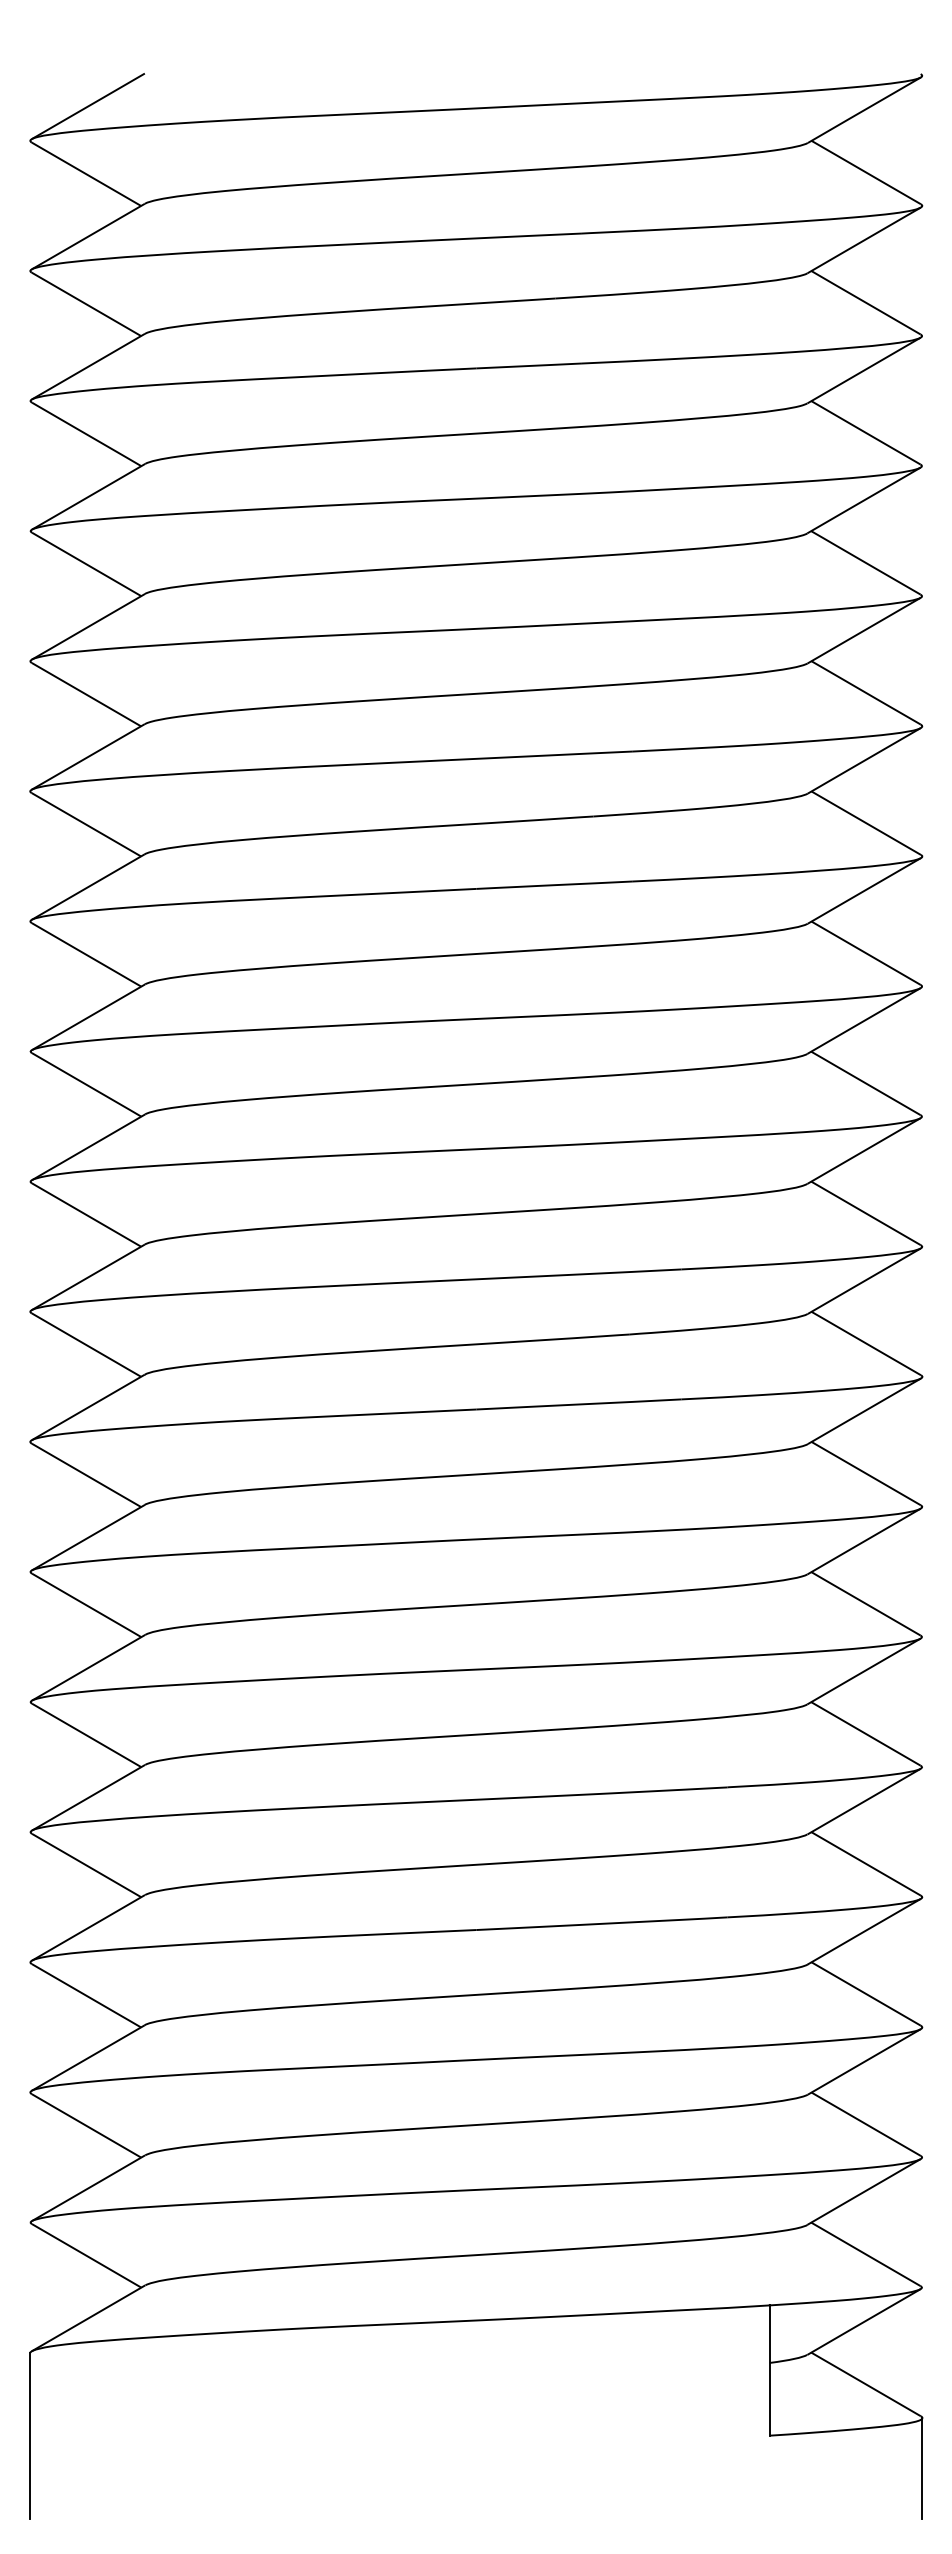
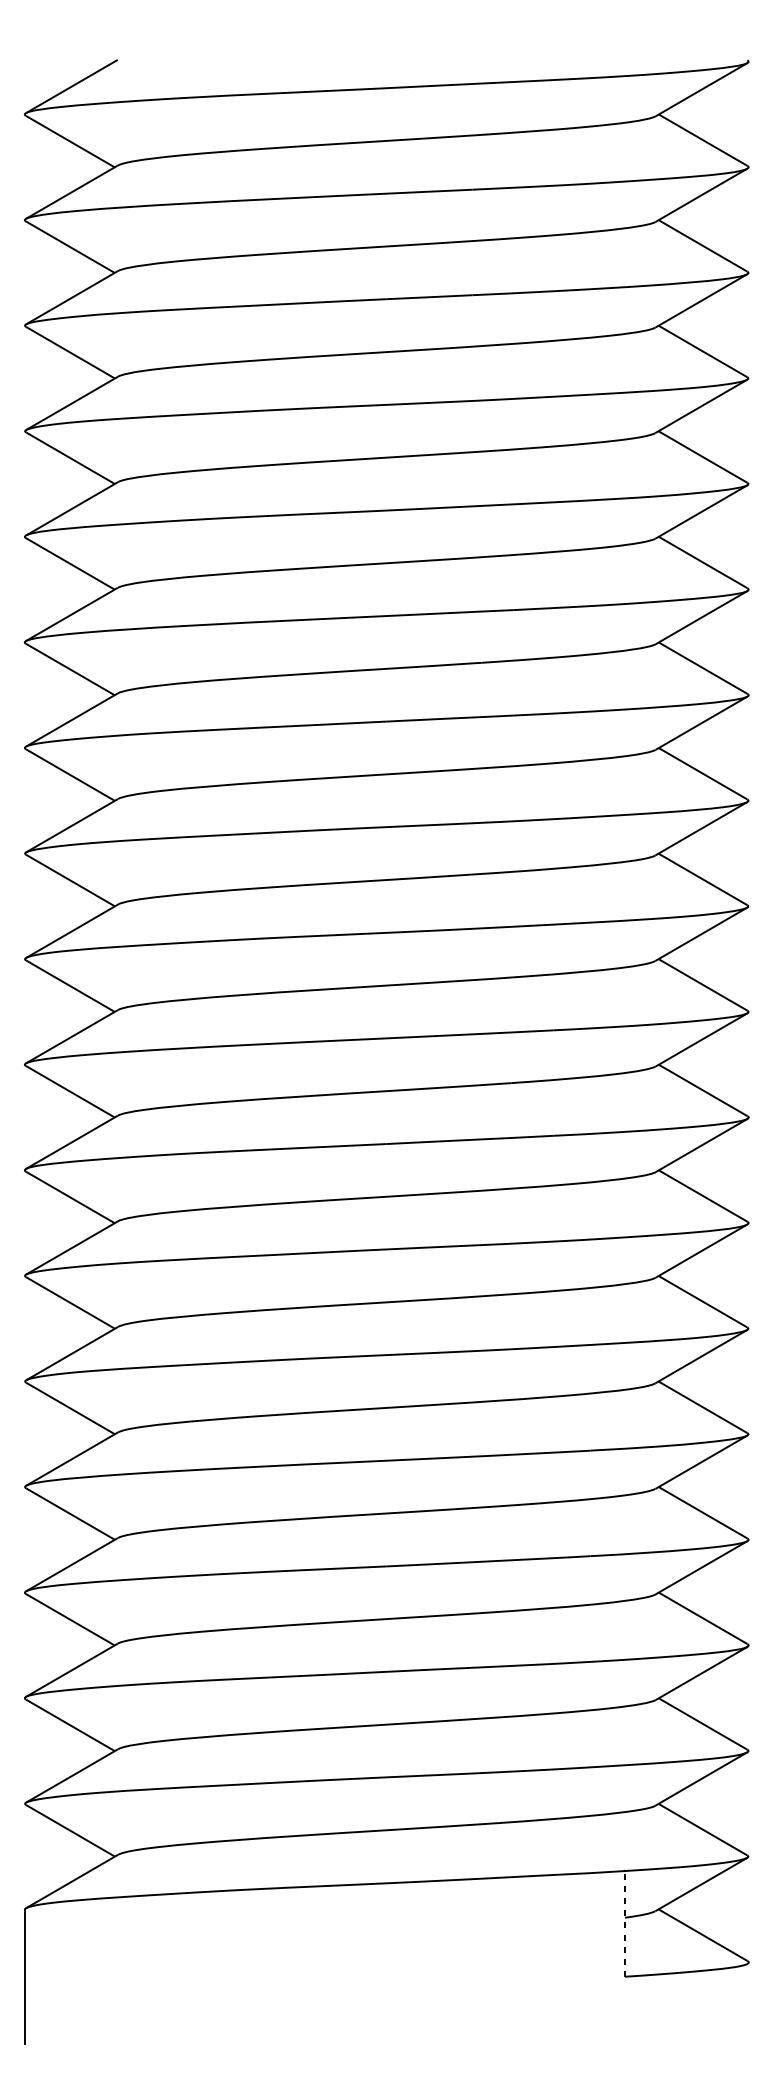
line: (769, 2370) -> (624, 1923), solid -> dashed
line: (922, 2468) -> (748, 2003), removed

